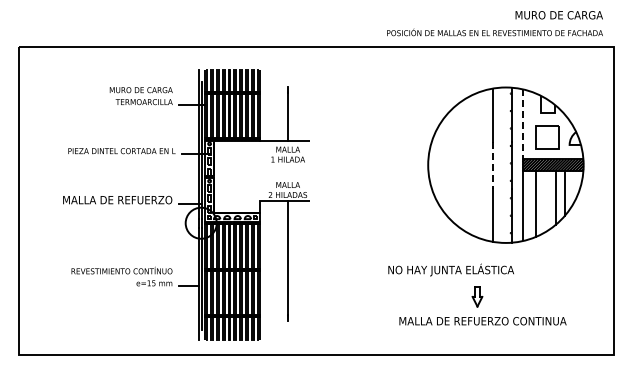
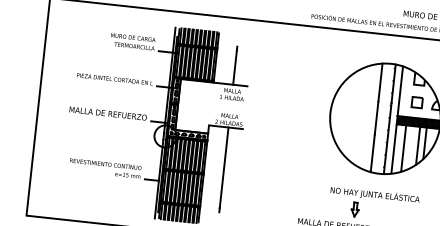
line: (522, 124) -> (400, 91), dashed -> solid
part: (547, 137) -> (416, 102), size x0.62
line: (493, 165) -> (376, 118), dashed -> solid
text: (450, 269) -> (374, 194), moved

